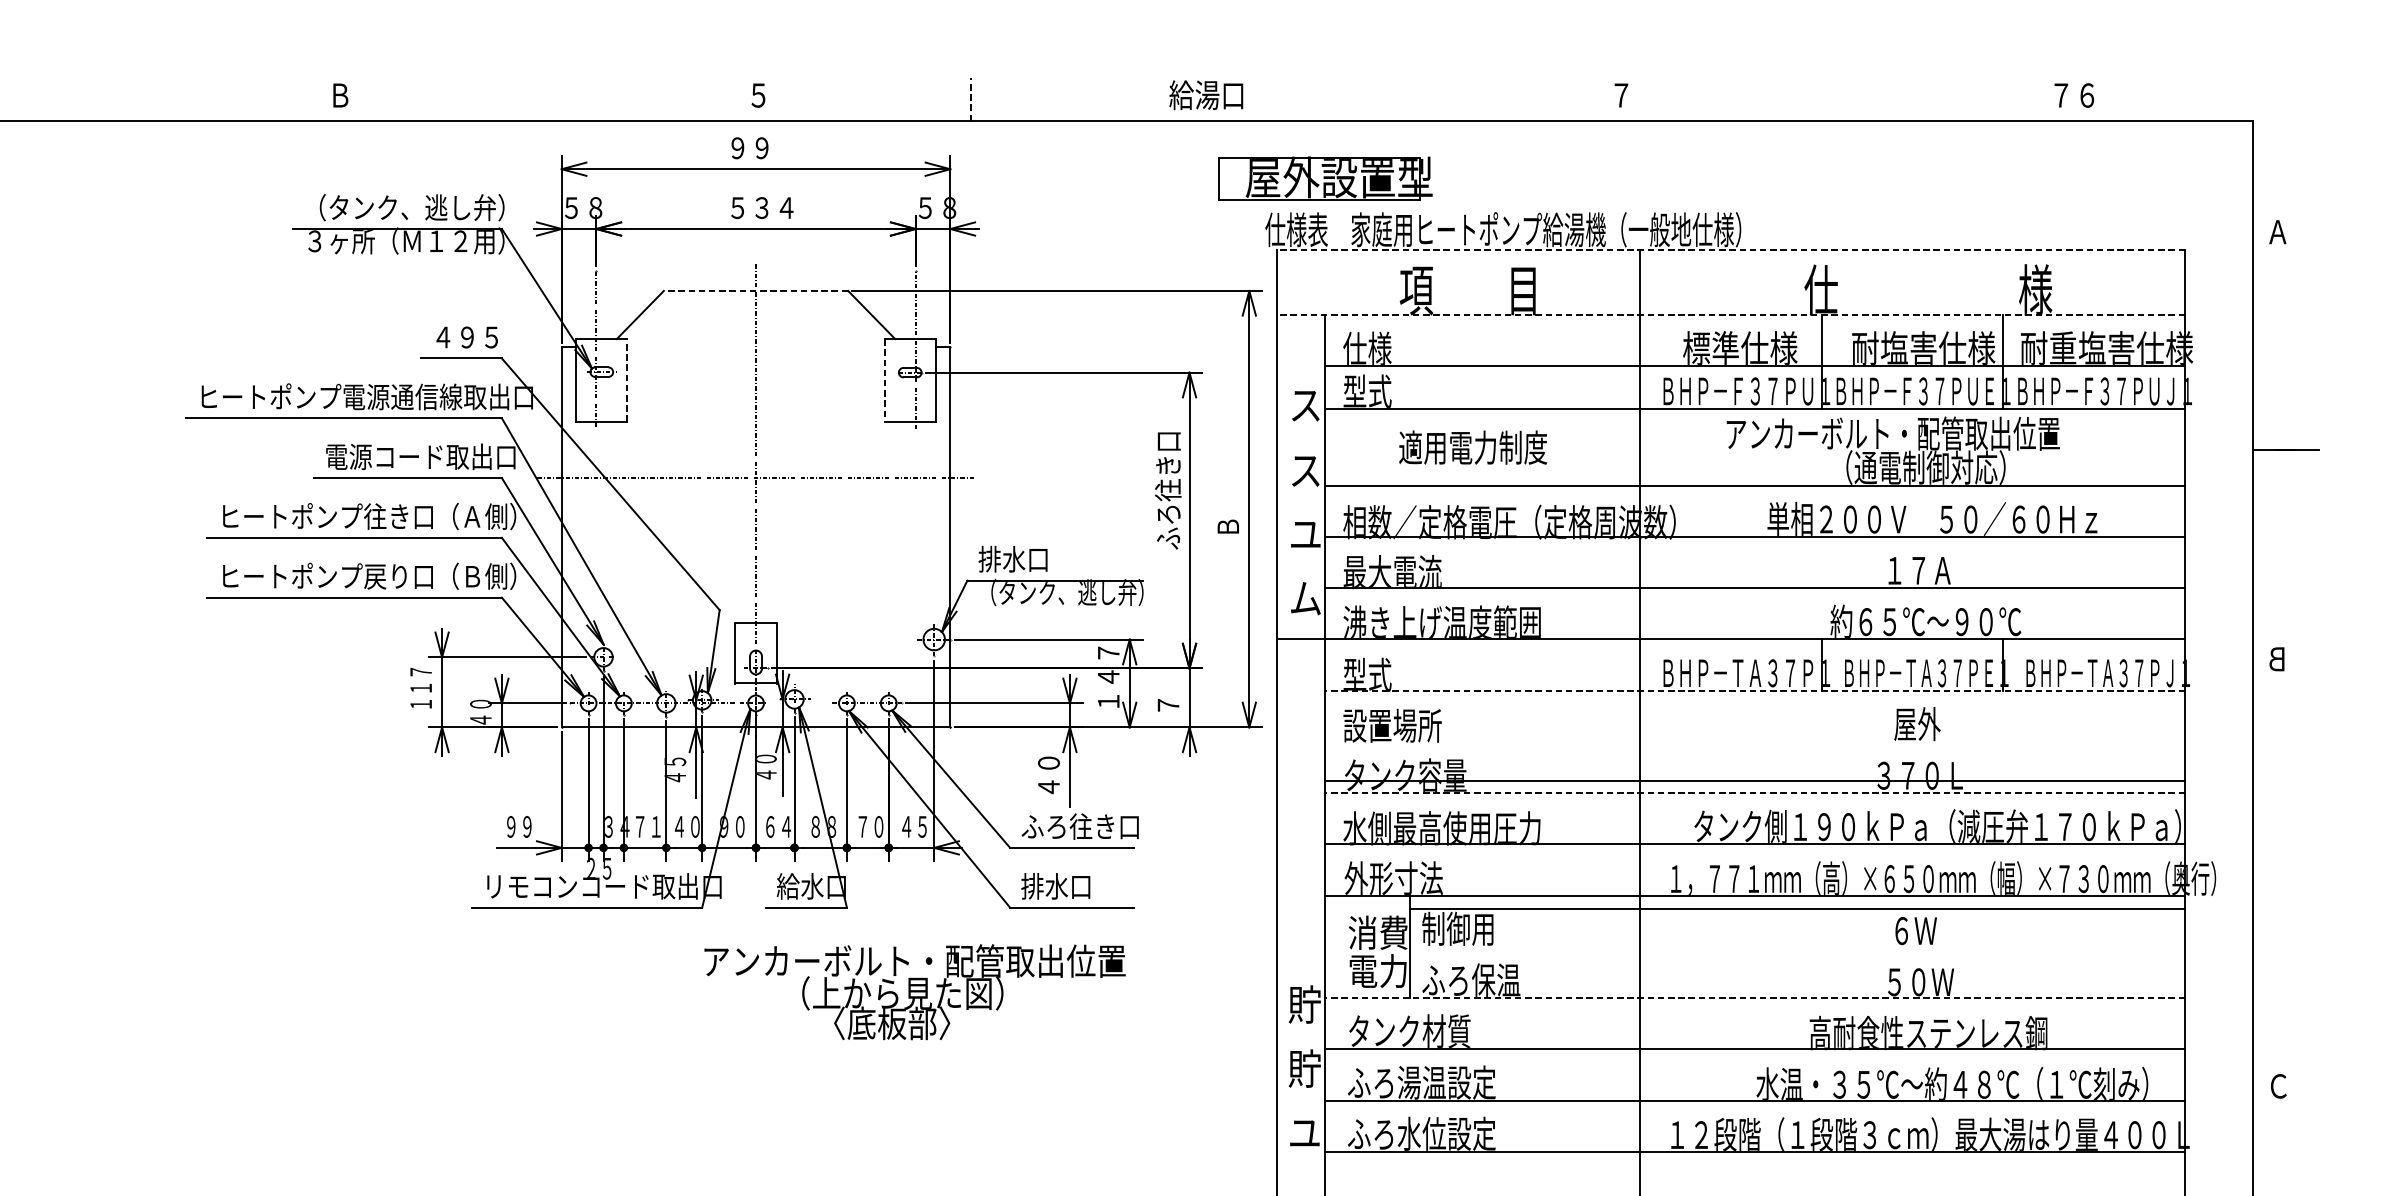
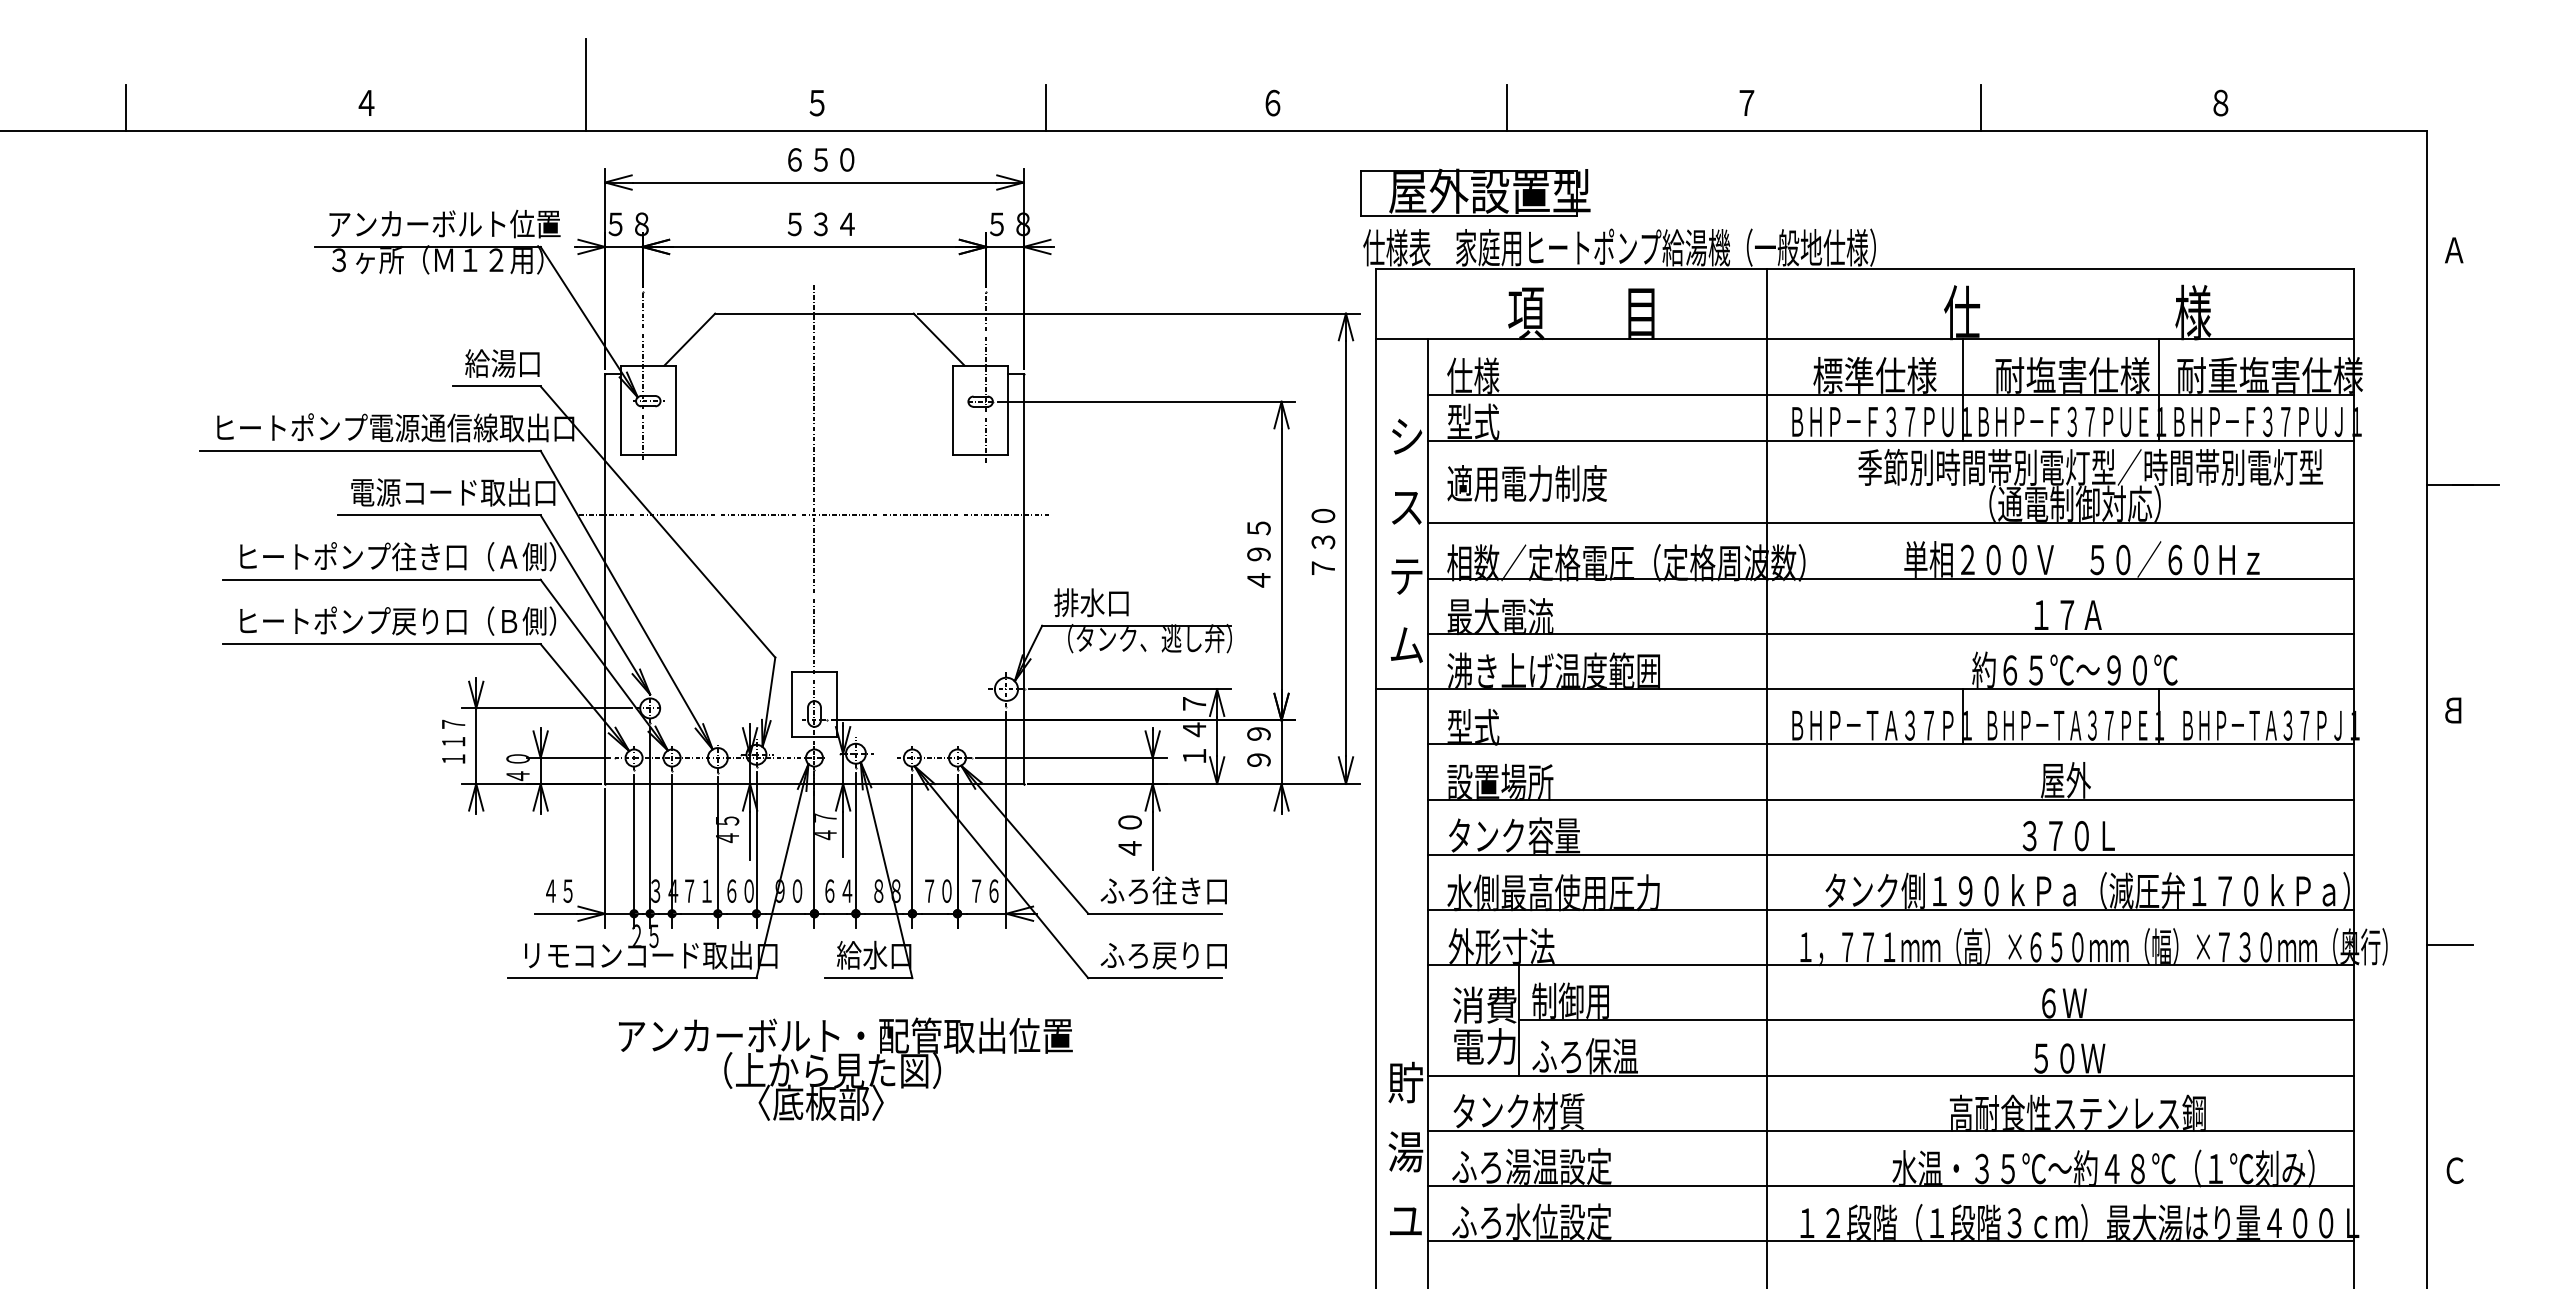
line: (544, 78) -> (586, 84), added
text: (340, 94) -> (366, 102), Ｂ -> ４
text: (1206, 94) -> (1299, 102), 給湯口 -> ６
text: (2073, 94) -> (2234, 102), ７６ -> ８
line: (116, 99) -> (125, 107), added
line: (971, 99) -> (1046, 107), dashed -> solid
line: (1398, 99) -> (1506, 107), added
line: (1838, 99) -> (1980, 107), added
text: (762, 147) -> (821, 159), ９９ -> ６５０
part: (1325, 178) -> (1475, 192), moved
text: (412, 207) -> (444, 223), （タンク、逃し弁） -> アンカーボルト位置
line: (1730, 249) -> (1864, 269), dashed -> solid
line: (755, 290) -> (813, 313), dashed -> solid
line: (1730, 314) -> (1864, 339), dashed -> solid
text: (466, 337) -> (502, 363), ４９５ -> 給湯口
line: (627, 380) -> (675, 410), dashed -> solid
line: (885, 380) -> (953, 410), dashed -> solid
text: (1306, 404) -> (1407, 436), ス -> シ
text: (1940, 433) -> (2090, 467), アンカーボルト・配管取出位置 -> 季節別時間帯別電灯型／時間帯別電灯型
text: (1472, 447) -> (1526, 483), moved
text: (1168, 491) -> (1258, 529), ふろ往き口 -> ４９５
text: (1228, 502) -> (1323, 541), Ｂ -> ７３０
text: (1305, 534) -> (1406, 576), ユ -> テ
line: (1754, 690) -> (1890, 744), dashed -> solid
text: (1168, 692) -> (1258, 746), ７ -> ９９
text: (766, 758) -> (825, 817), ４０ -> ４７
line: (1754, 780) -> (1890, 799), moved
line: (1754, 792) -> (1890, 854), dashed -> solid
text: (519, 826) -> (559, 890), ９９ -> ４５
text: (679, 826) -> (731, 890), ４０ -> ６０
text: (913, 826) -> (984, 890), ４５ -> ７６
line: (2273, 877) -> (2449, 945), added
text: (1079, 885) -> (1163, 954), 排水口 -> ふろ戻り口
line: (1797, 908) -> (1936, 1020), moved
text: (914, 991) -> (845, 1068), moved
line: (1754, 998) -> (1890, 1075), dashed -> solid
text: (1304, 1068) -> (1405, 1151), 貯 -> 湯

